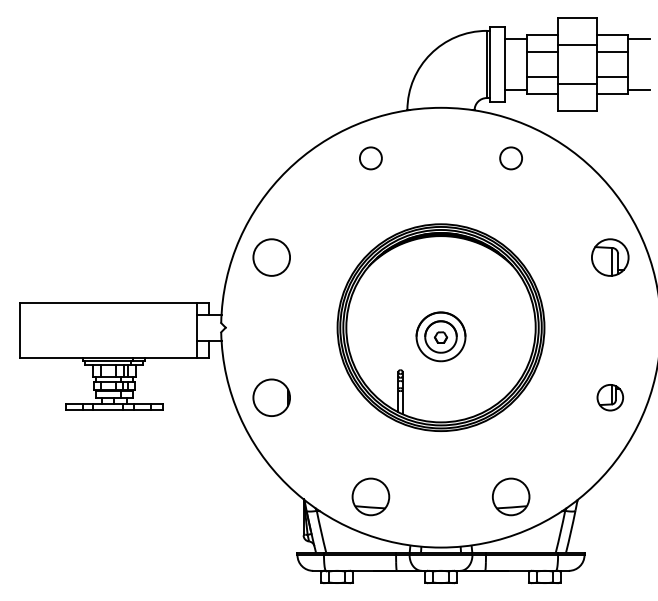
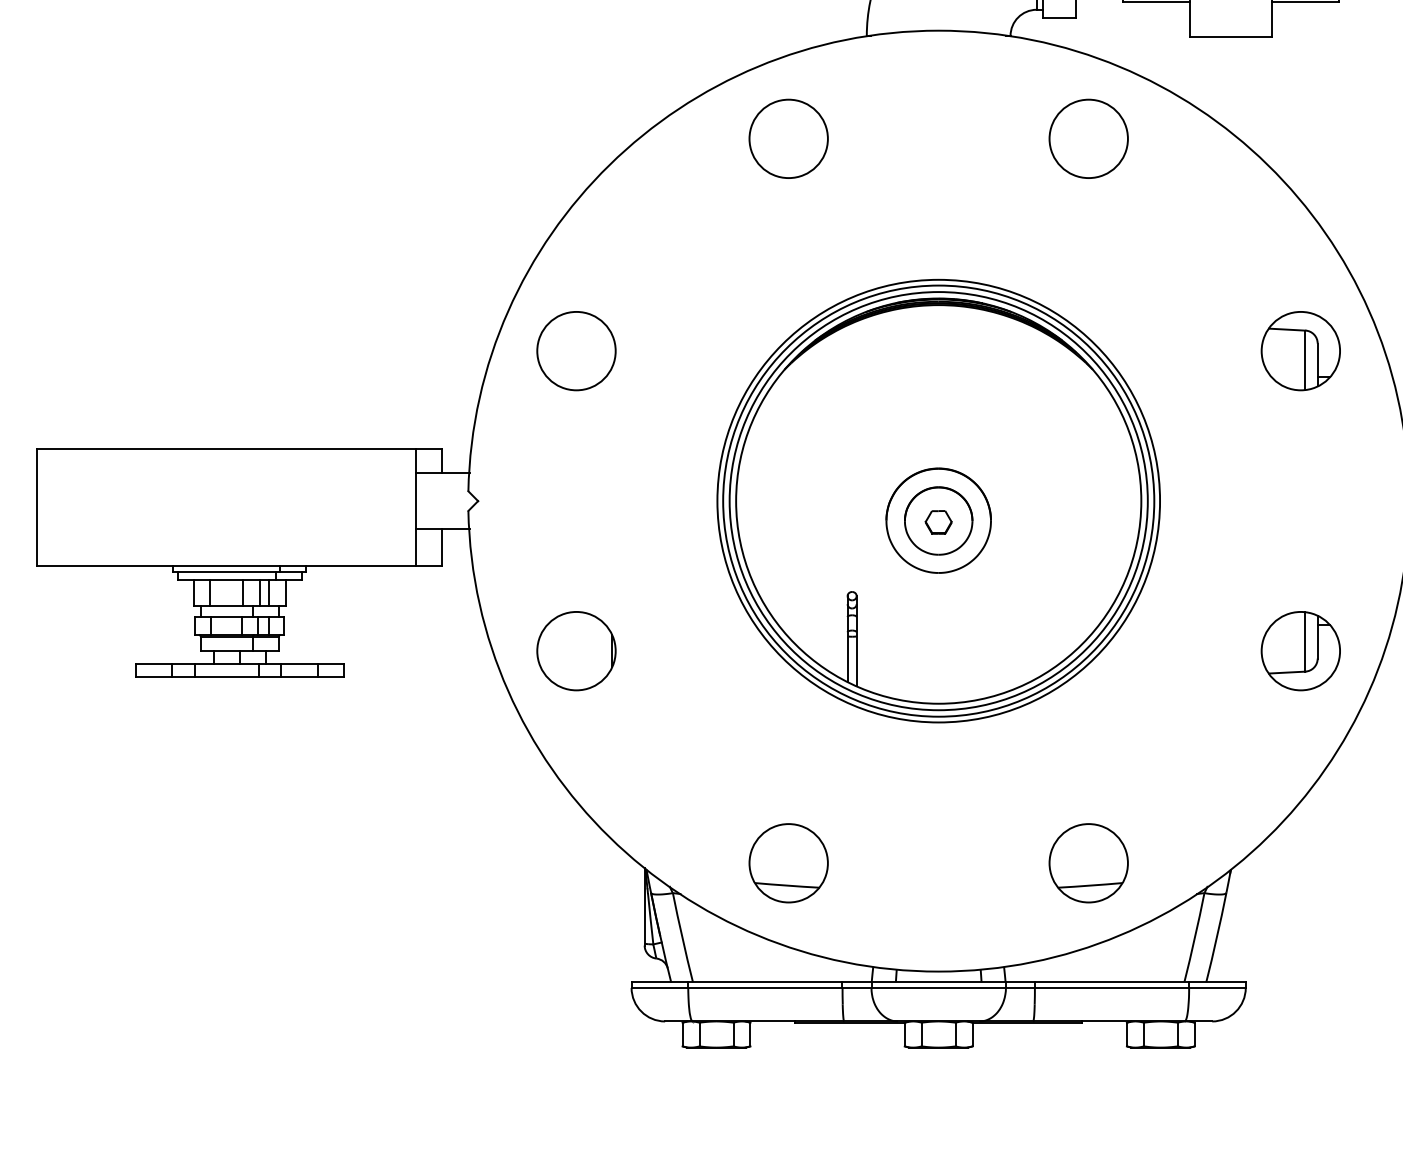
circle: (370, 158) -> (787, 139), size x1.67
circle: (510, 158) -> (1087, 139), size x1.67
part: (610, 397) -> (1301, 650), size x1.43

